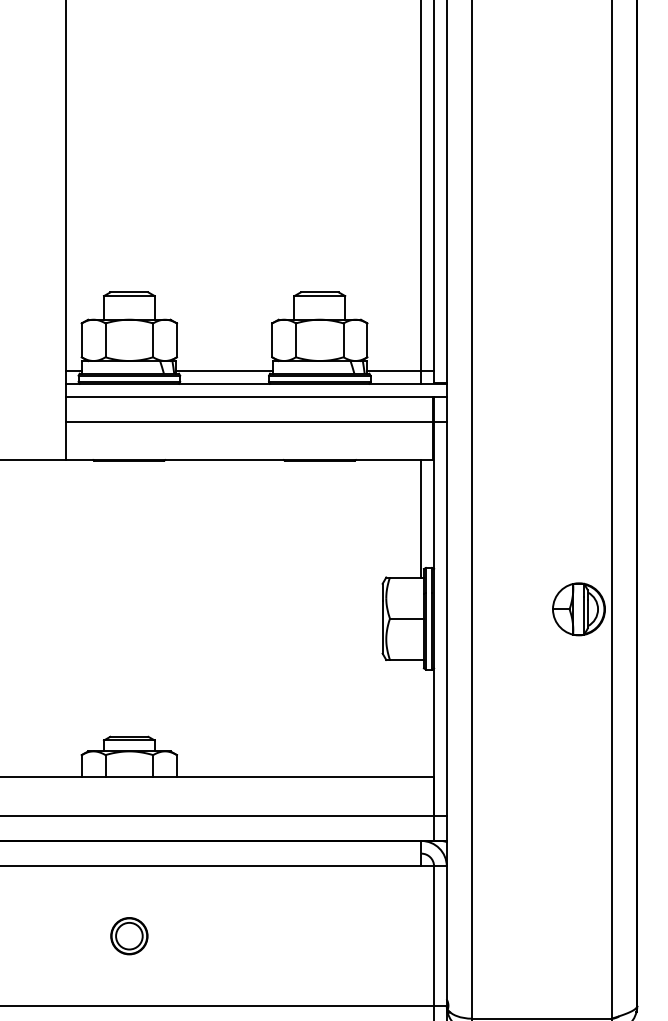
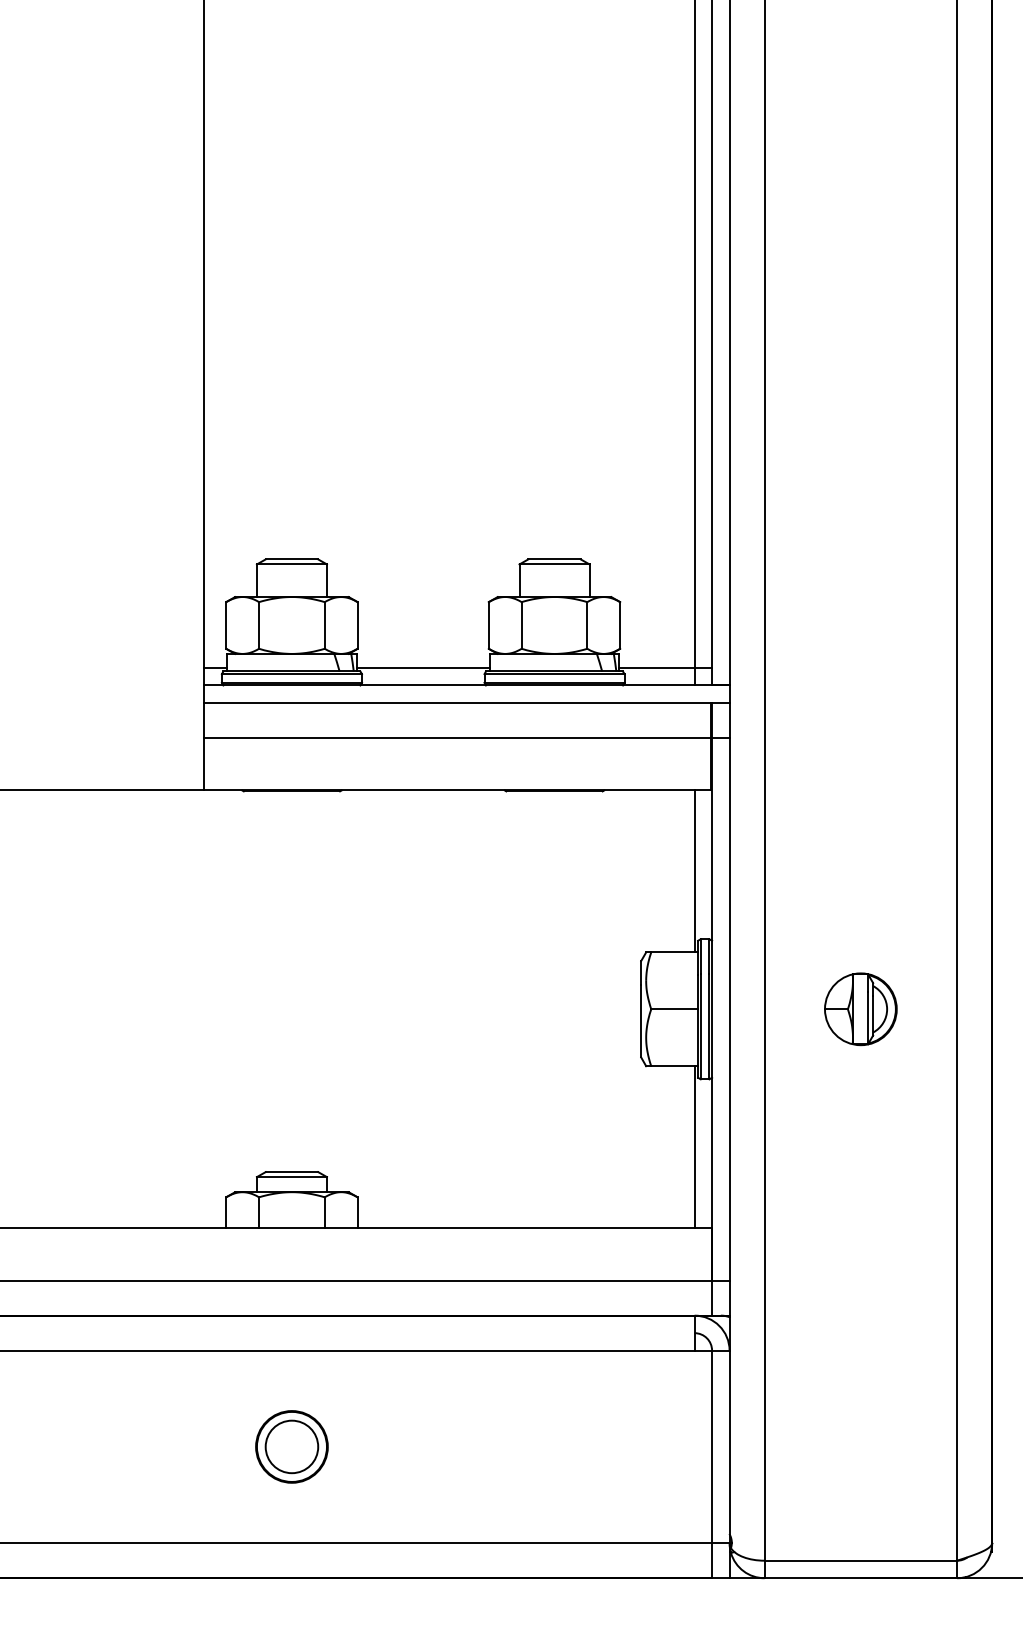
part: (578, 609) -> (860, 1009), moved
line: (421, 718) -> (694, 1147), added
part: (129, 935) -> (291, 1446), size x1.43

